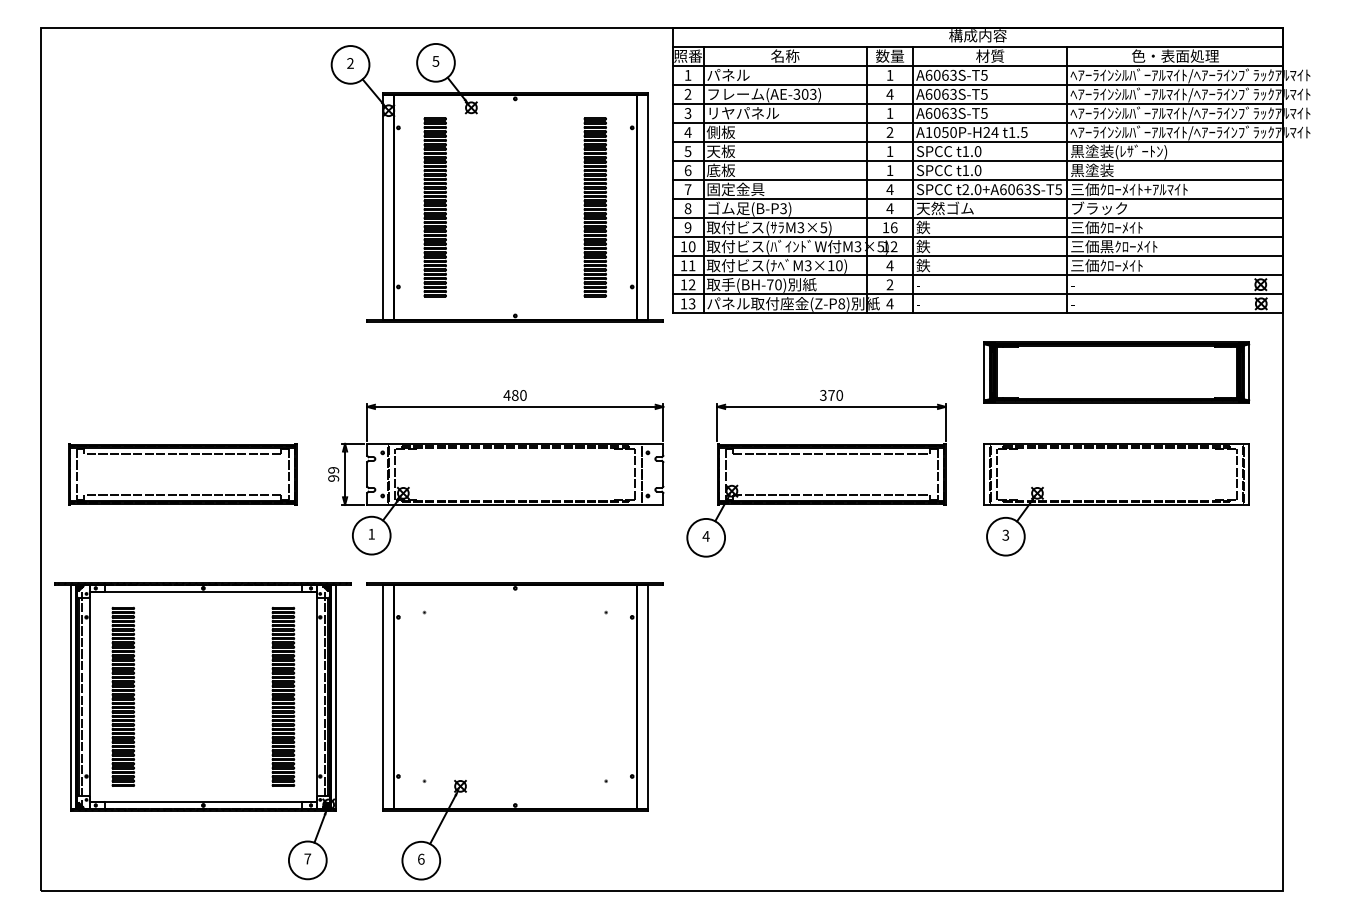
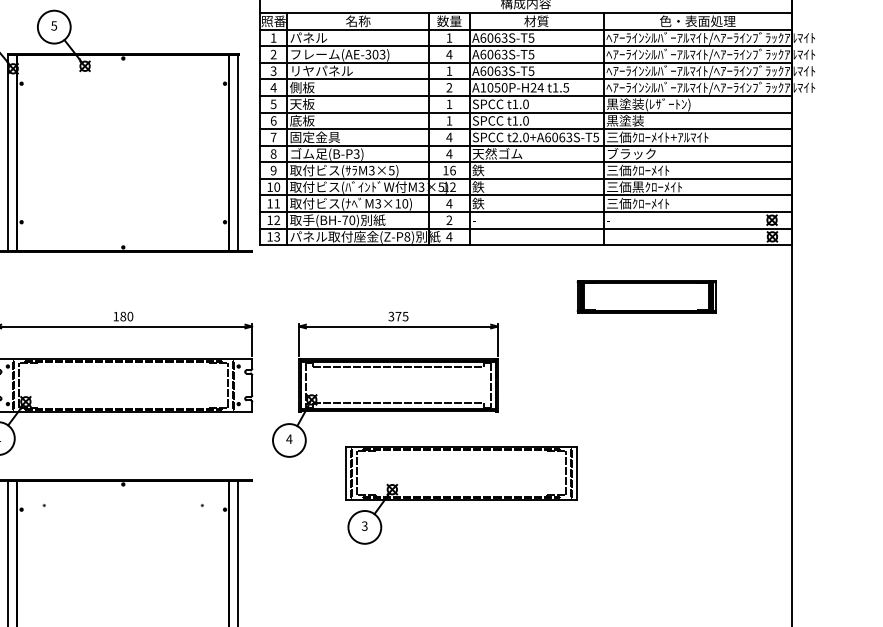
part: (434, 207) -> (52, 153), removed
part: (594, 207) -> (192, 153), removed
part: (1116, 372) -> (646, 296), size x0.6
text: (506, 395) -> (115, 316), 480 -> 180
text: (839, 395) -> (405, 316), 370 -> 375
part: (1116, 499) -> (461, 495), moved

